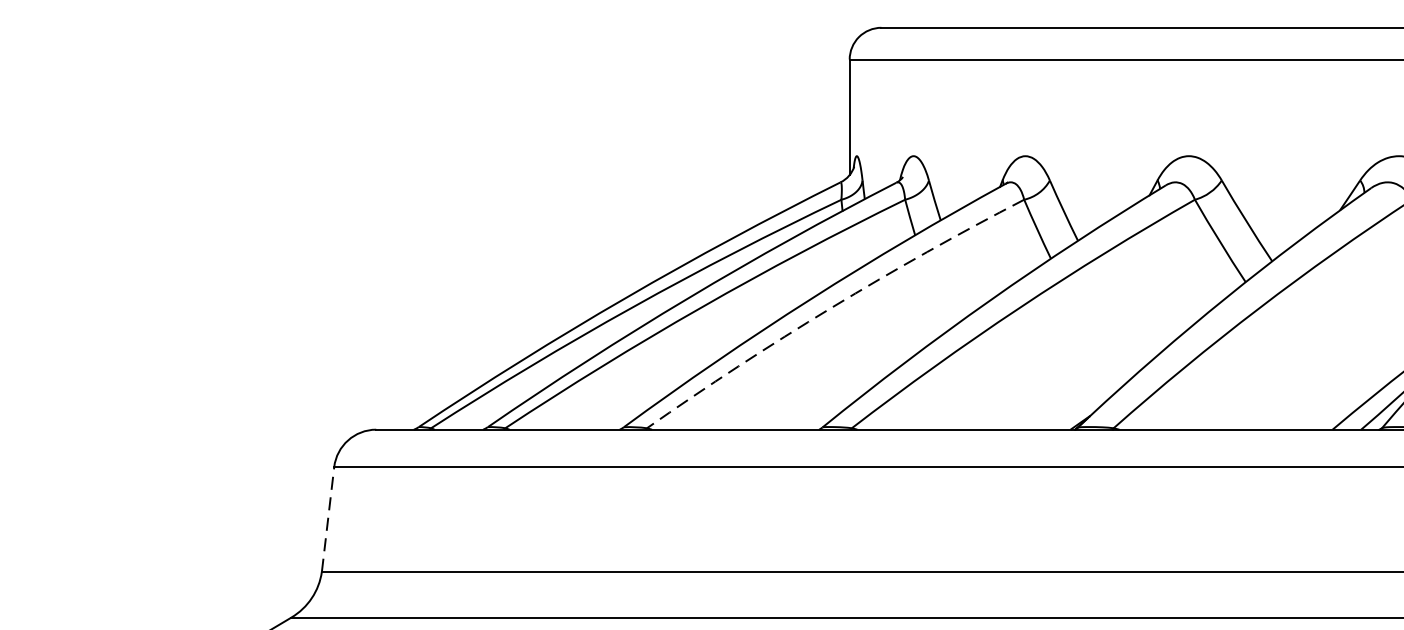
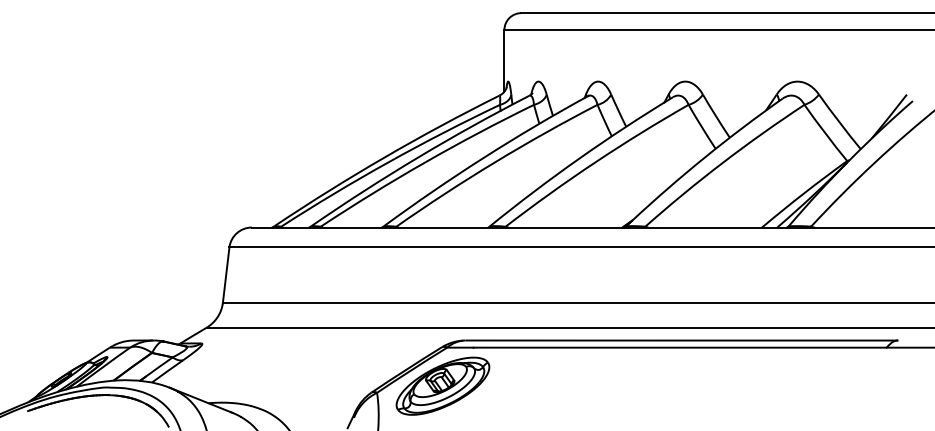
arc: (831, 307) -> (494, 162), dashed -> solid
line: (328, 517) -> (226, 274), dashed -> solid

